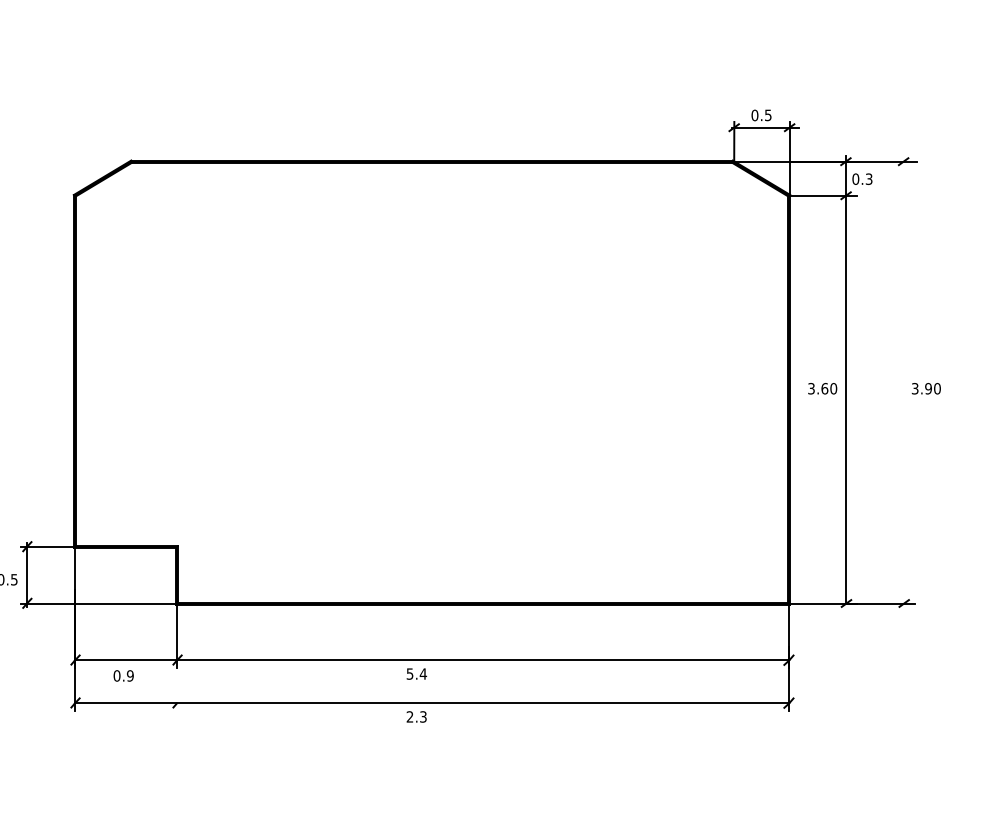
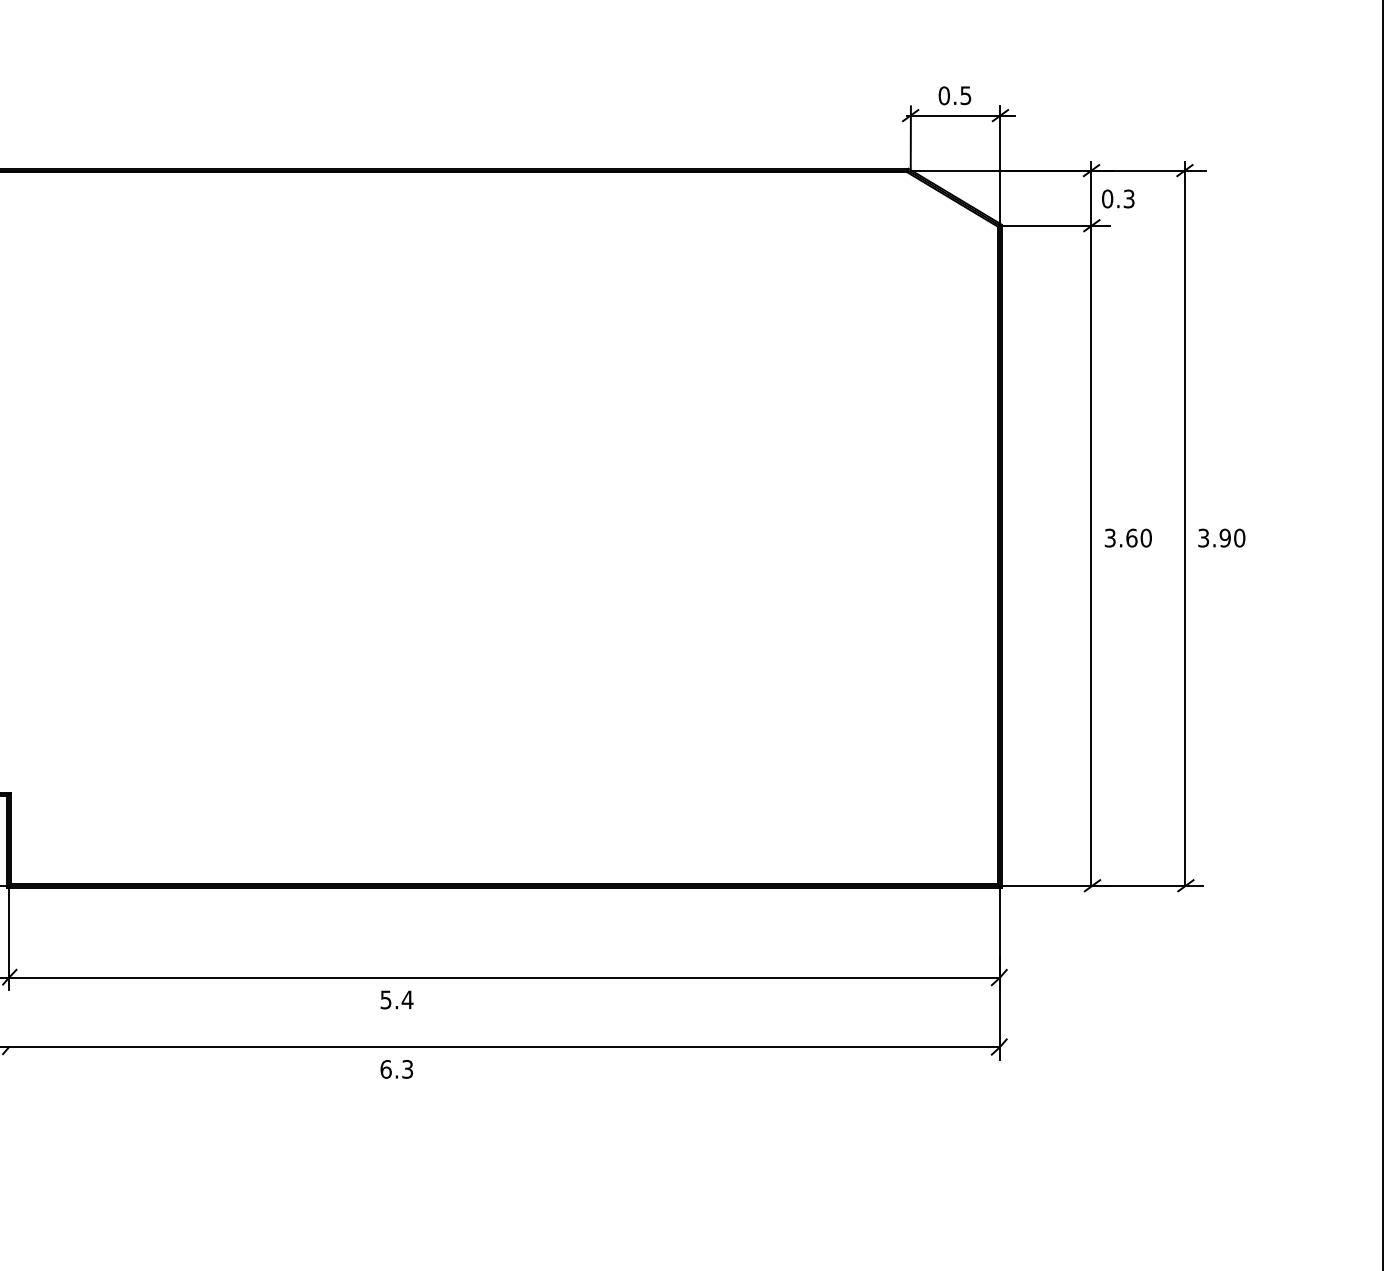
line: (903, 379) -> (1184, 523), added
text: (822, 388) -> (1128, 537), moved
text: (409, 716) -> (385, 1068), 2.3 -> 6.3

